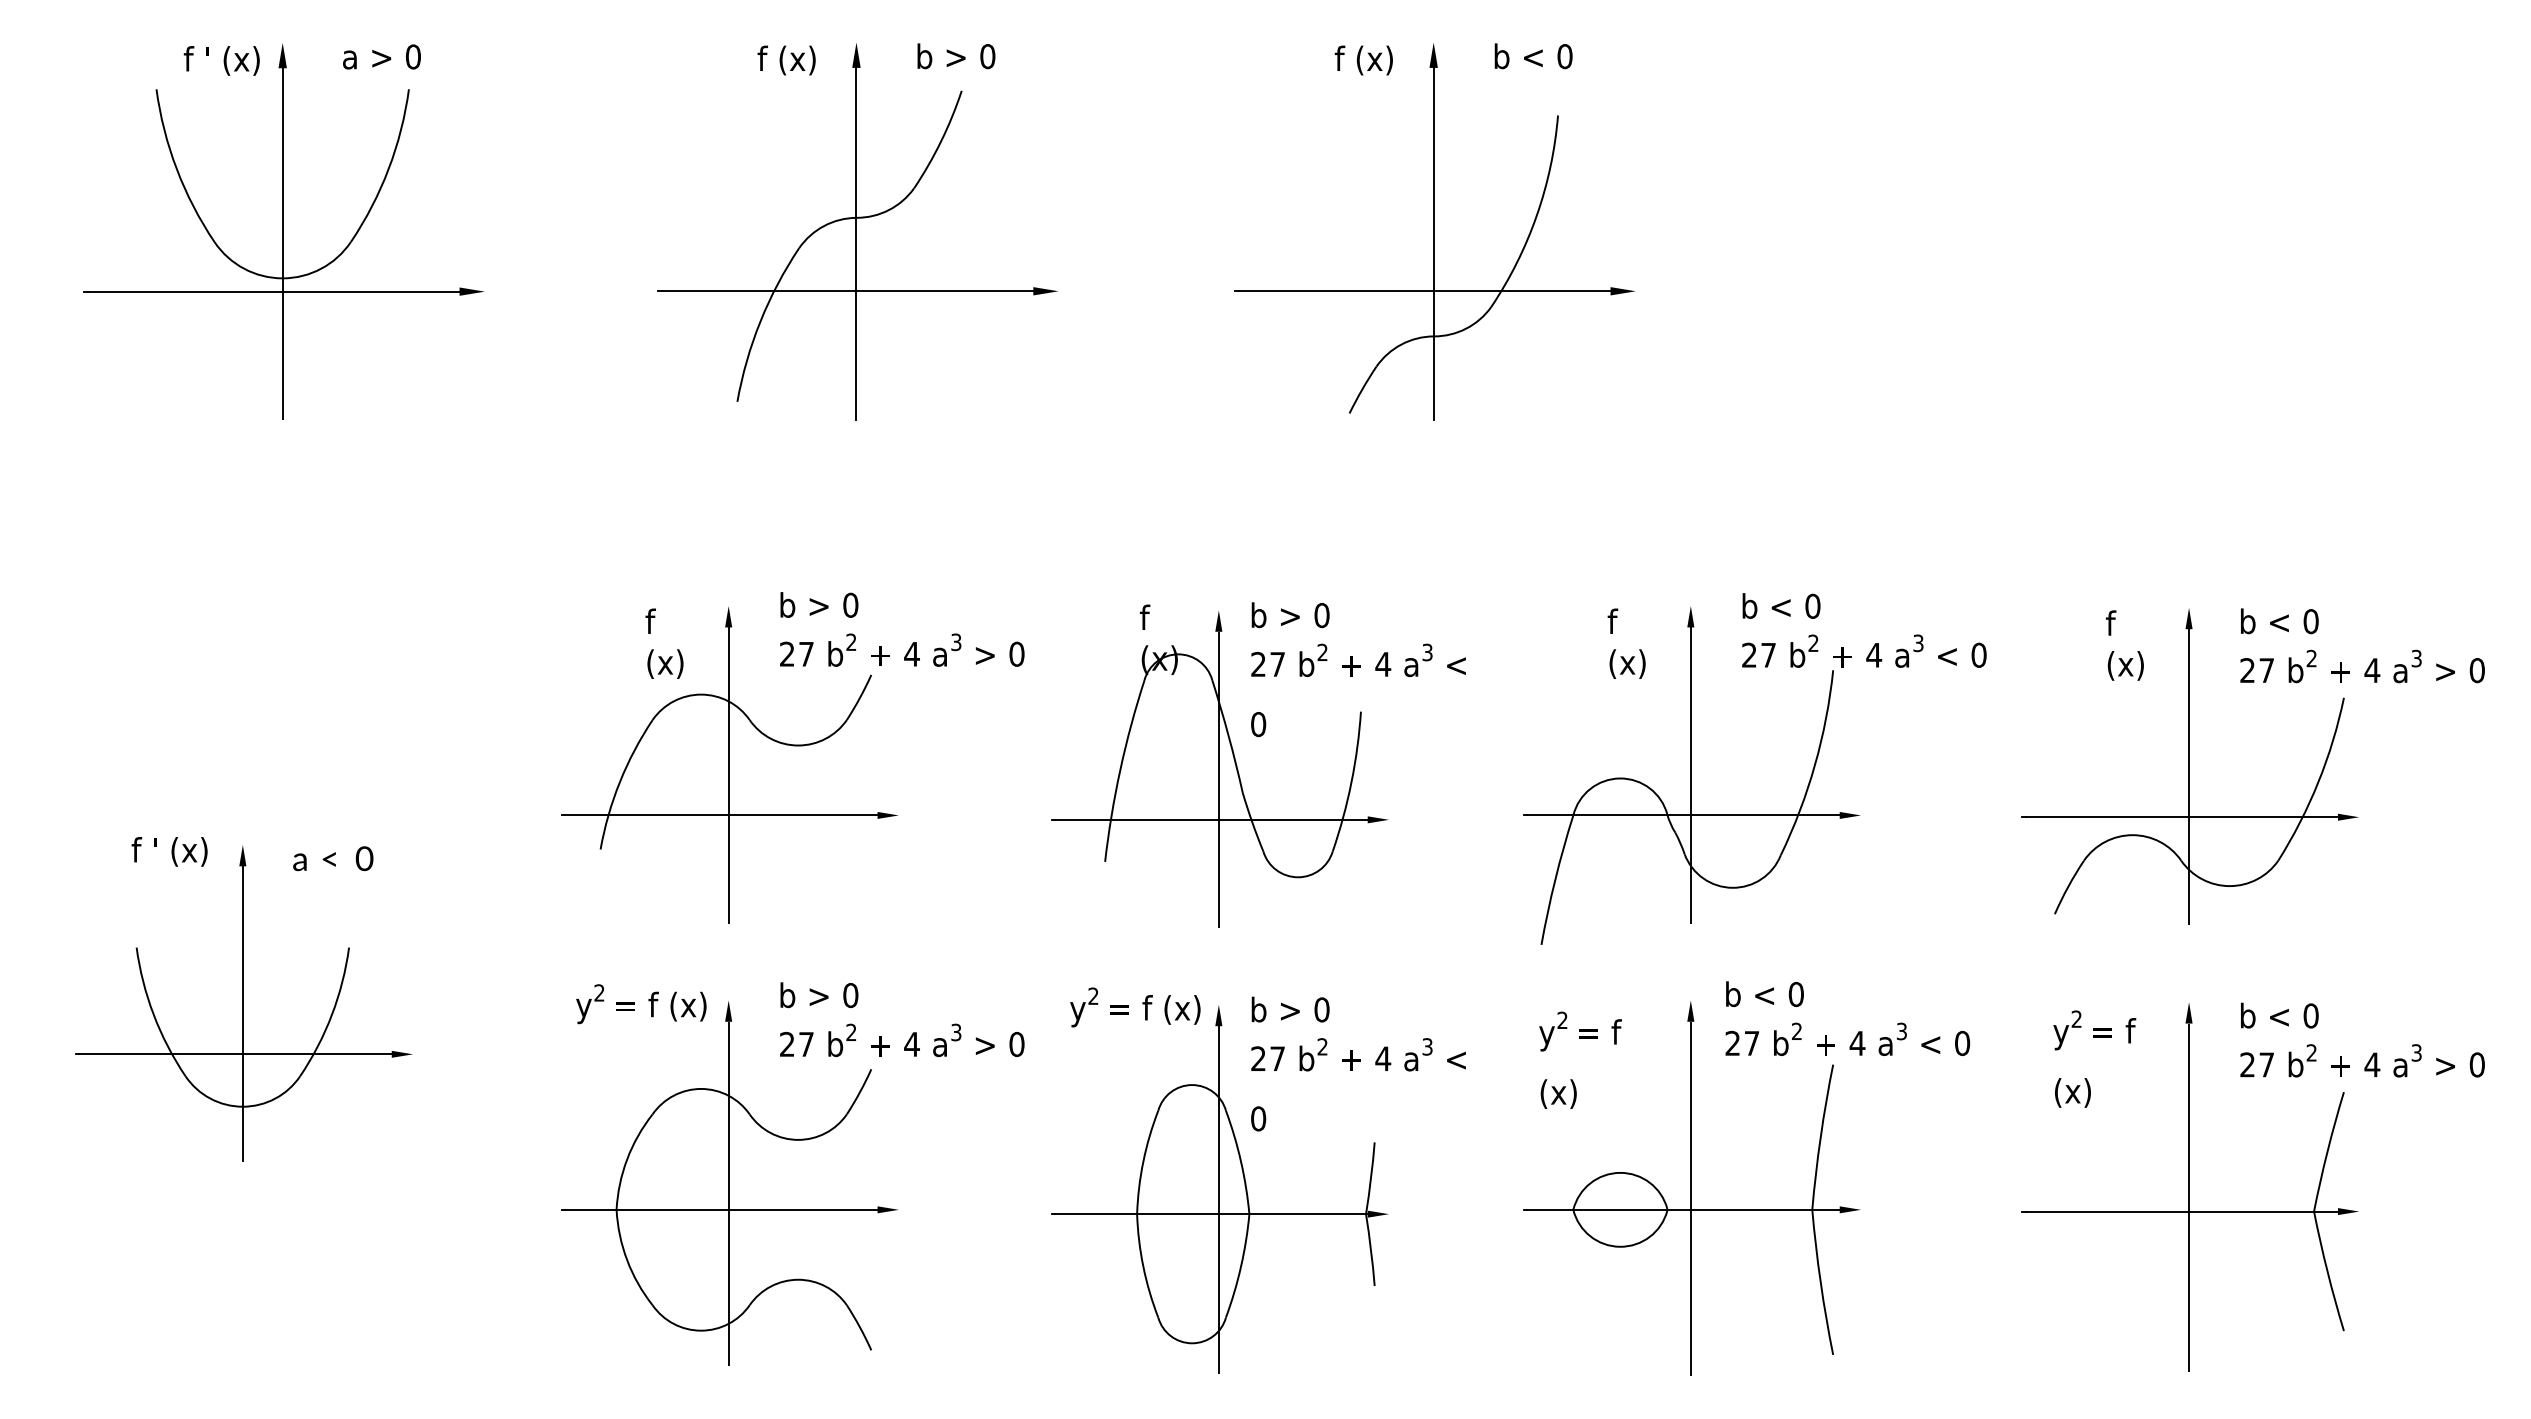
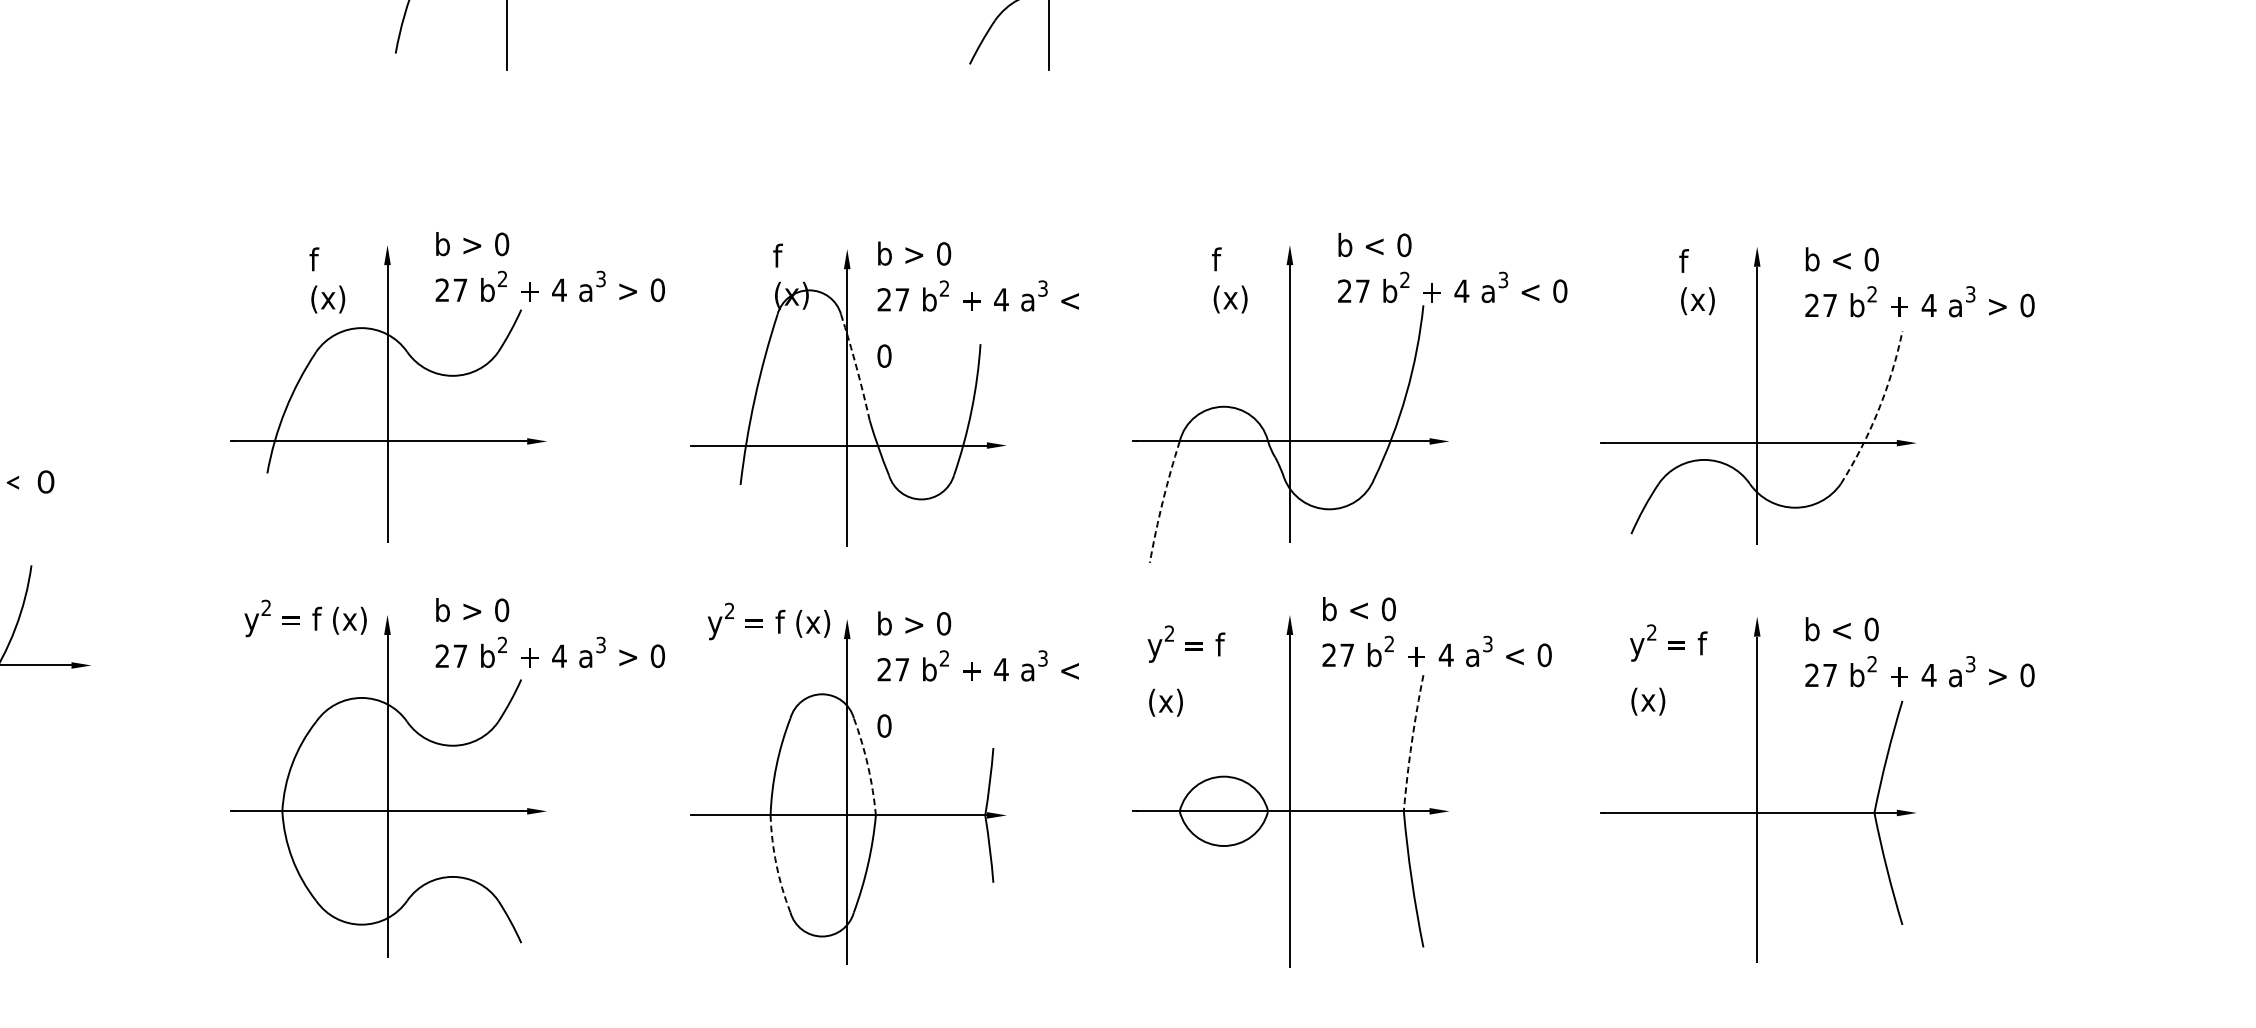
arc: (1228, 736) -> (856, 367), solid -> dashed
arc: (2318, 782) -> (1878, 410), solid -> dashed
arc: (1555, 879) -> (1162, 501), solid -> dashed
arc: (1820, 1136) -> (1411, 742), solid -> dashed
arc: (1241, 1161) -> (868, 766), solid -> dashed
arc: (1143, 1266) -> (776, 864), solid -> dashed

